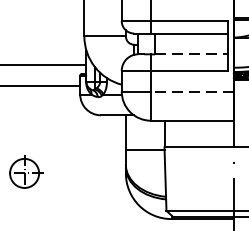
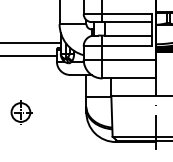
line: (192, 54) -> (129, 35), dashed -> solid
line: (192, 91) -> (129, 59), dashed -> solid

